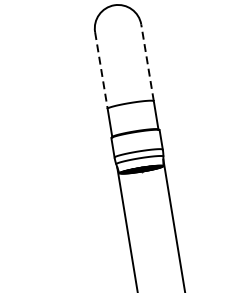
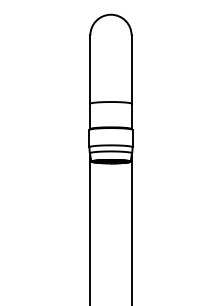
line: (147, 62) -> (131, 69), dashed -> solid
line: (101, 71) -> (90, 70), dashed -> solid

